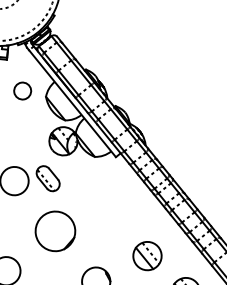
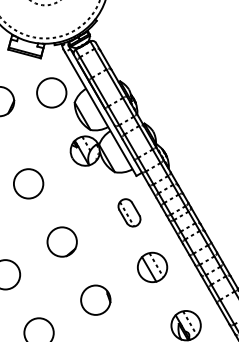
circle: (22, 90) -> (51, 92), size x1.67
part: (48, 178) -> (129, 212), moved
circle: (54, 230) -> (61, 241), size x0.71
part: (147, 256) -> (152, 267), moved

